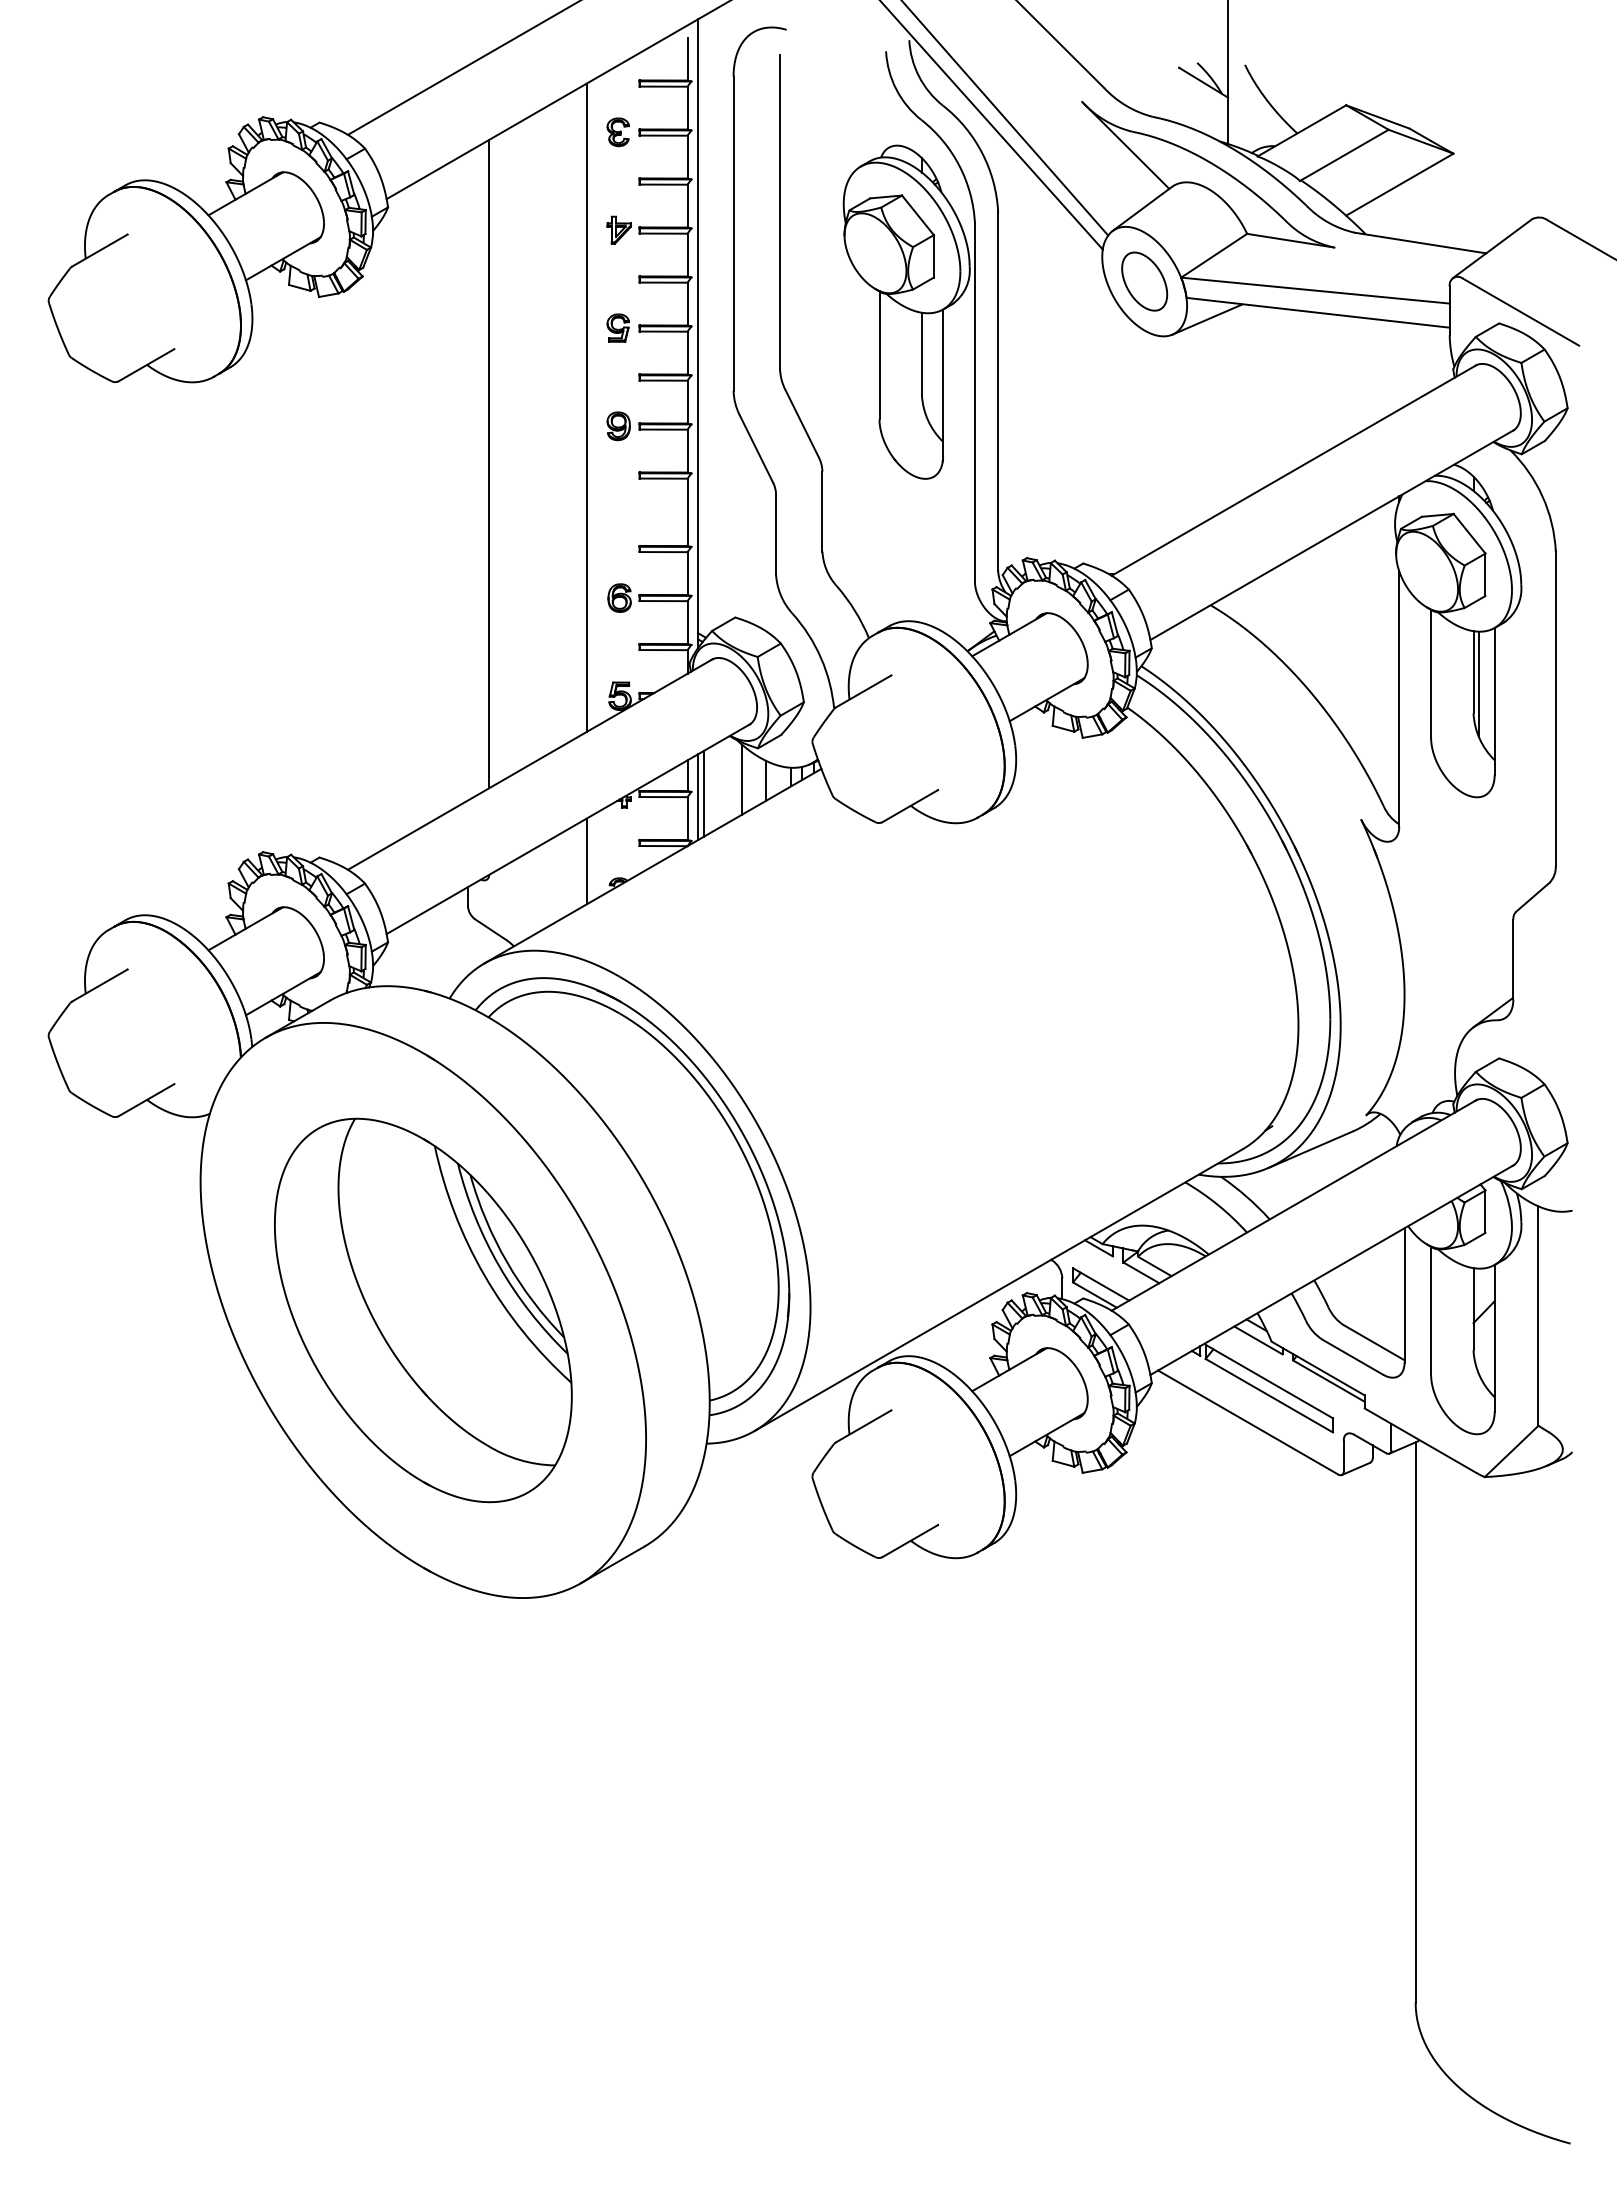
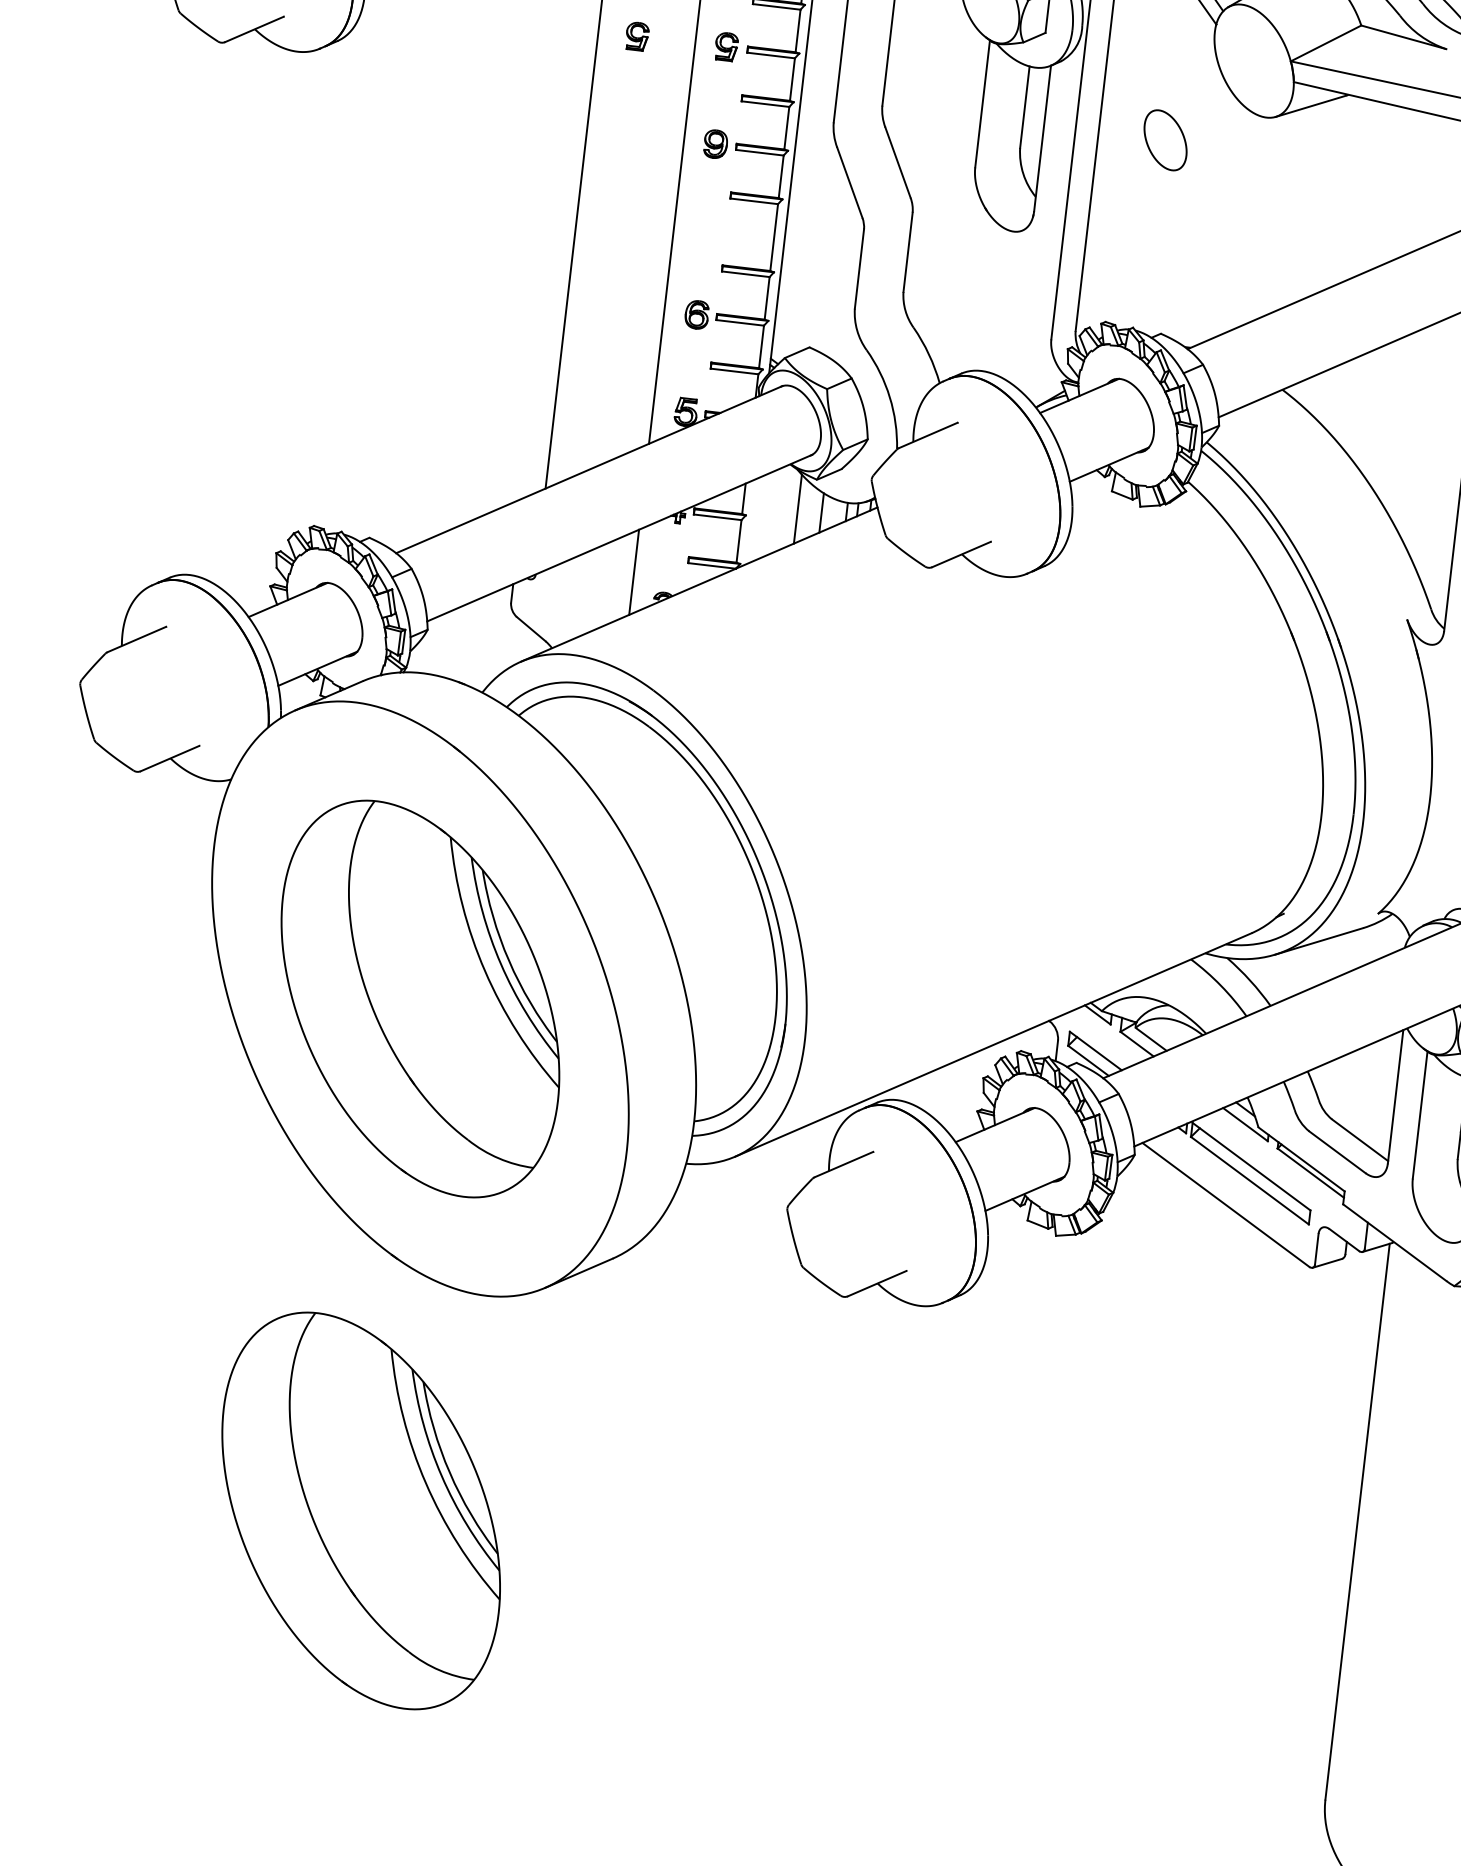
part: (1144, 281) -> (1165, 140), moved
part: (527, 327) -> (636, 35), added
line: (703, 793) -> (757, 518), removed
line: (698, 797) -> (752, 521), removed
part: (423, 1826) -> (361, 1511), added

